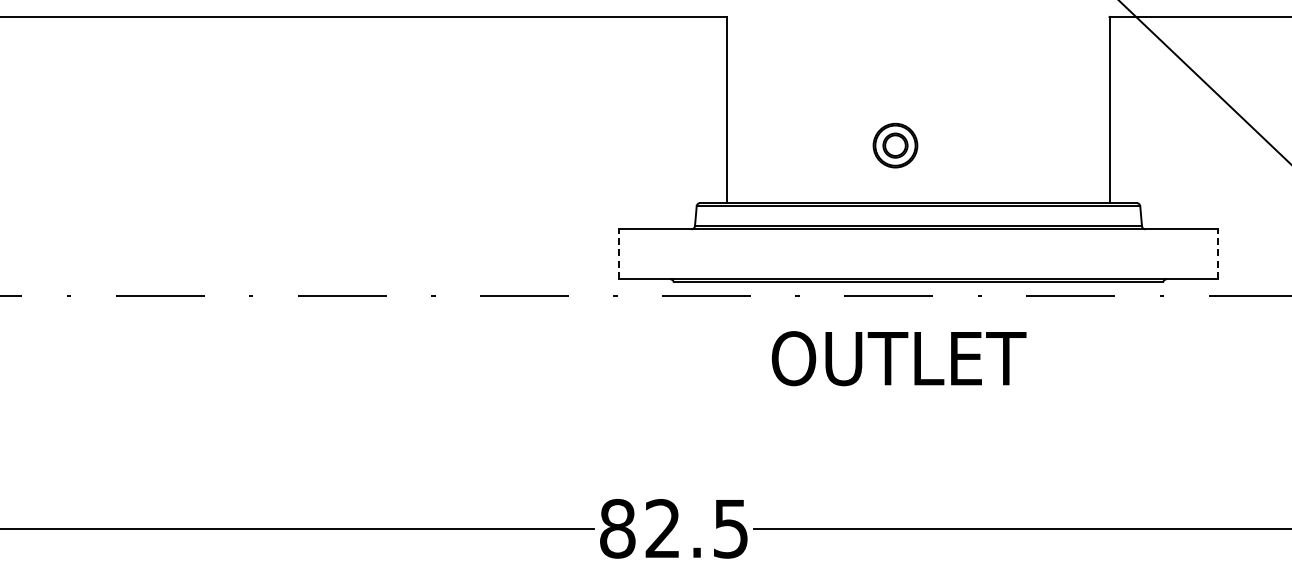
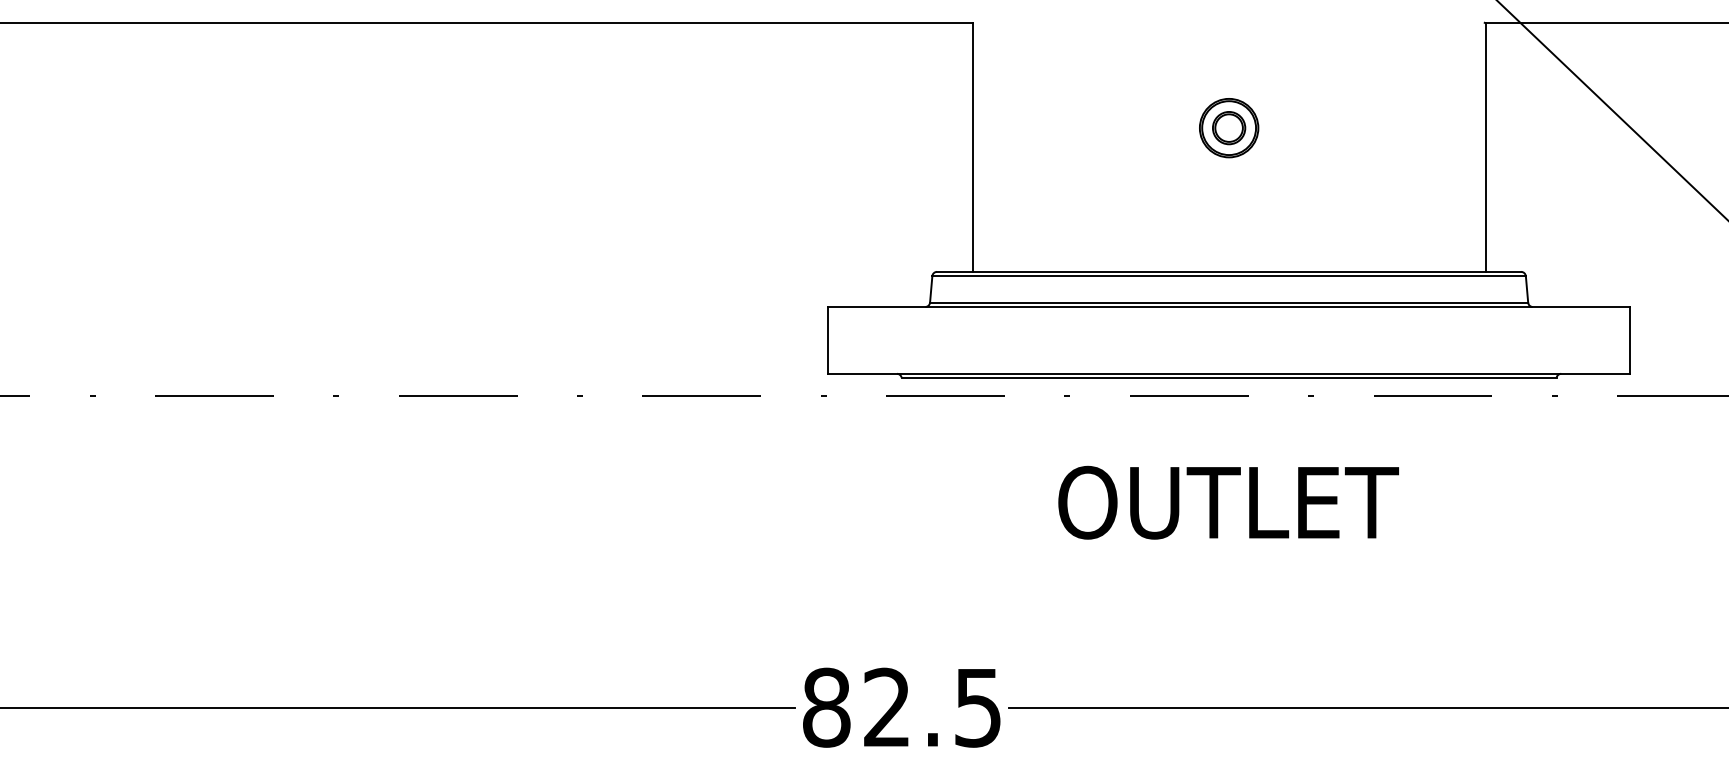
part: (895, 145) -> (1229, 127), moved
line: (618, 254) -> (827, 340), dashed -> solid
line: (1218, 254) -> (1630, 340), dashed -> solid
text: (898, 358) -> (1227, 502), moved

